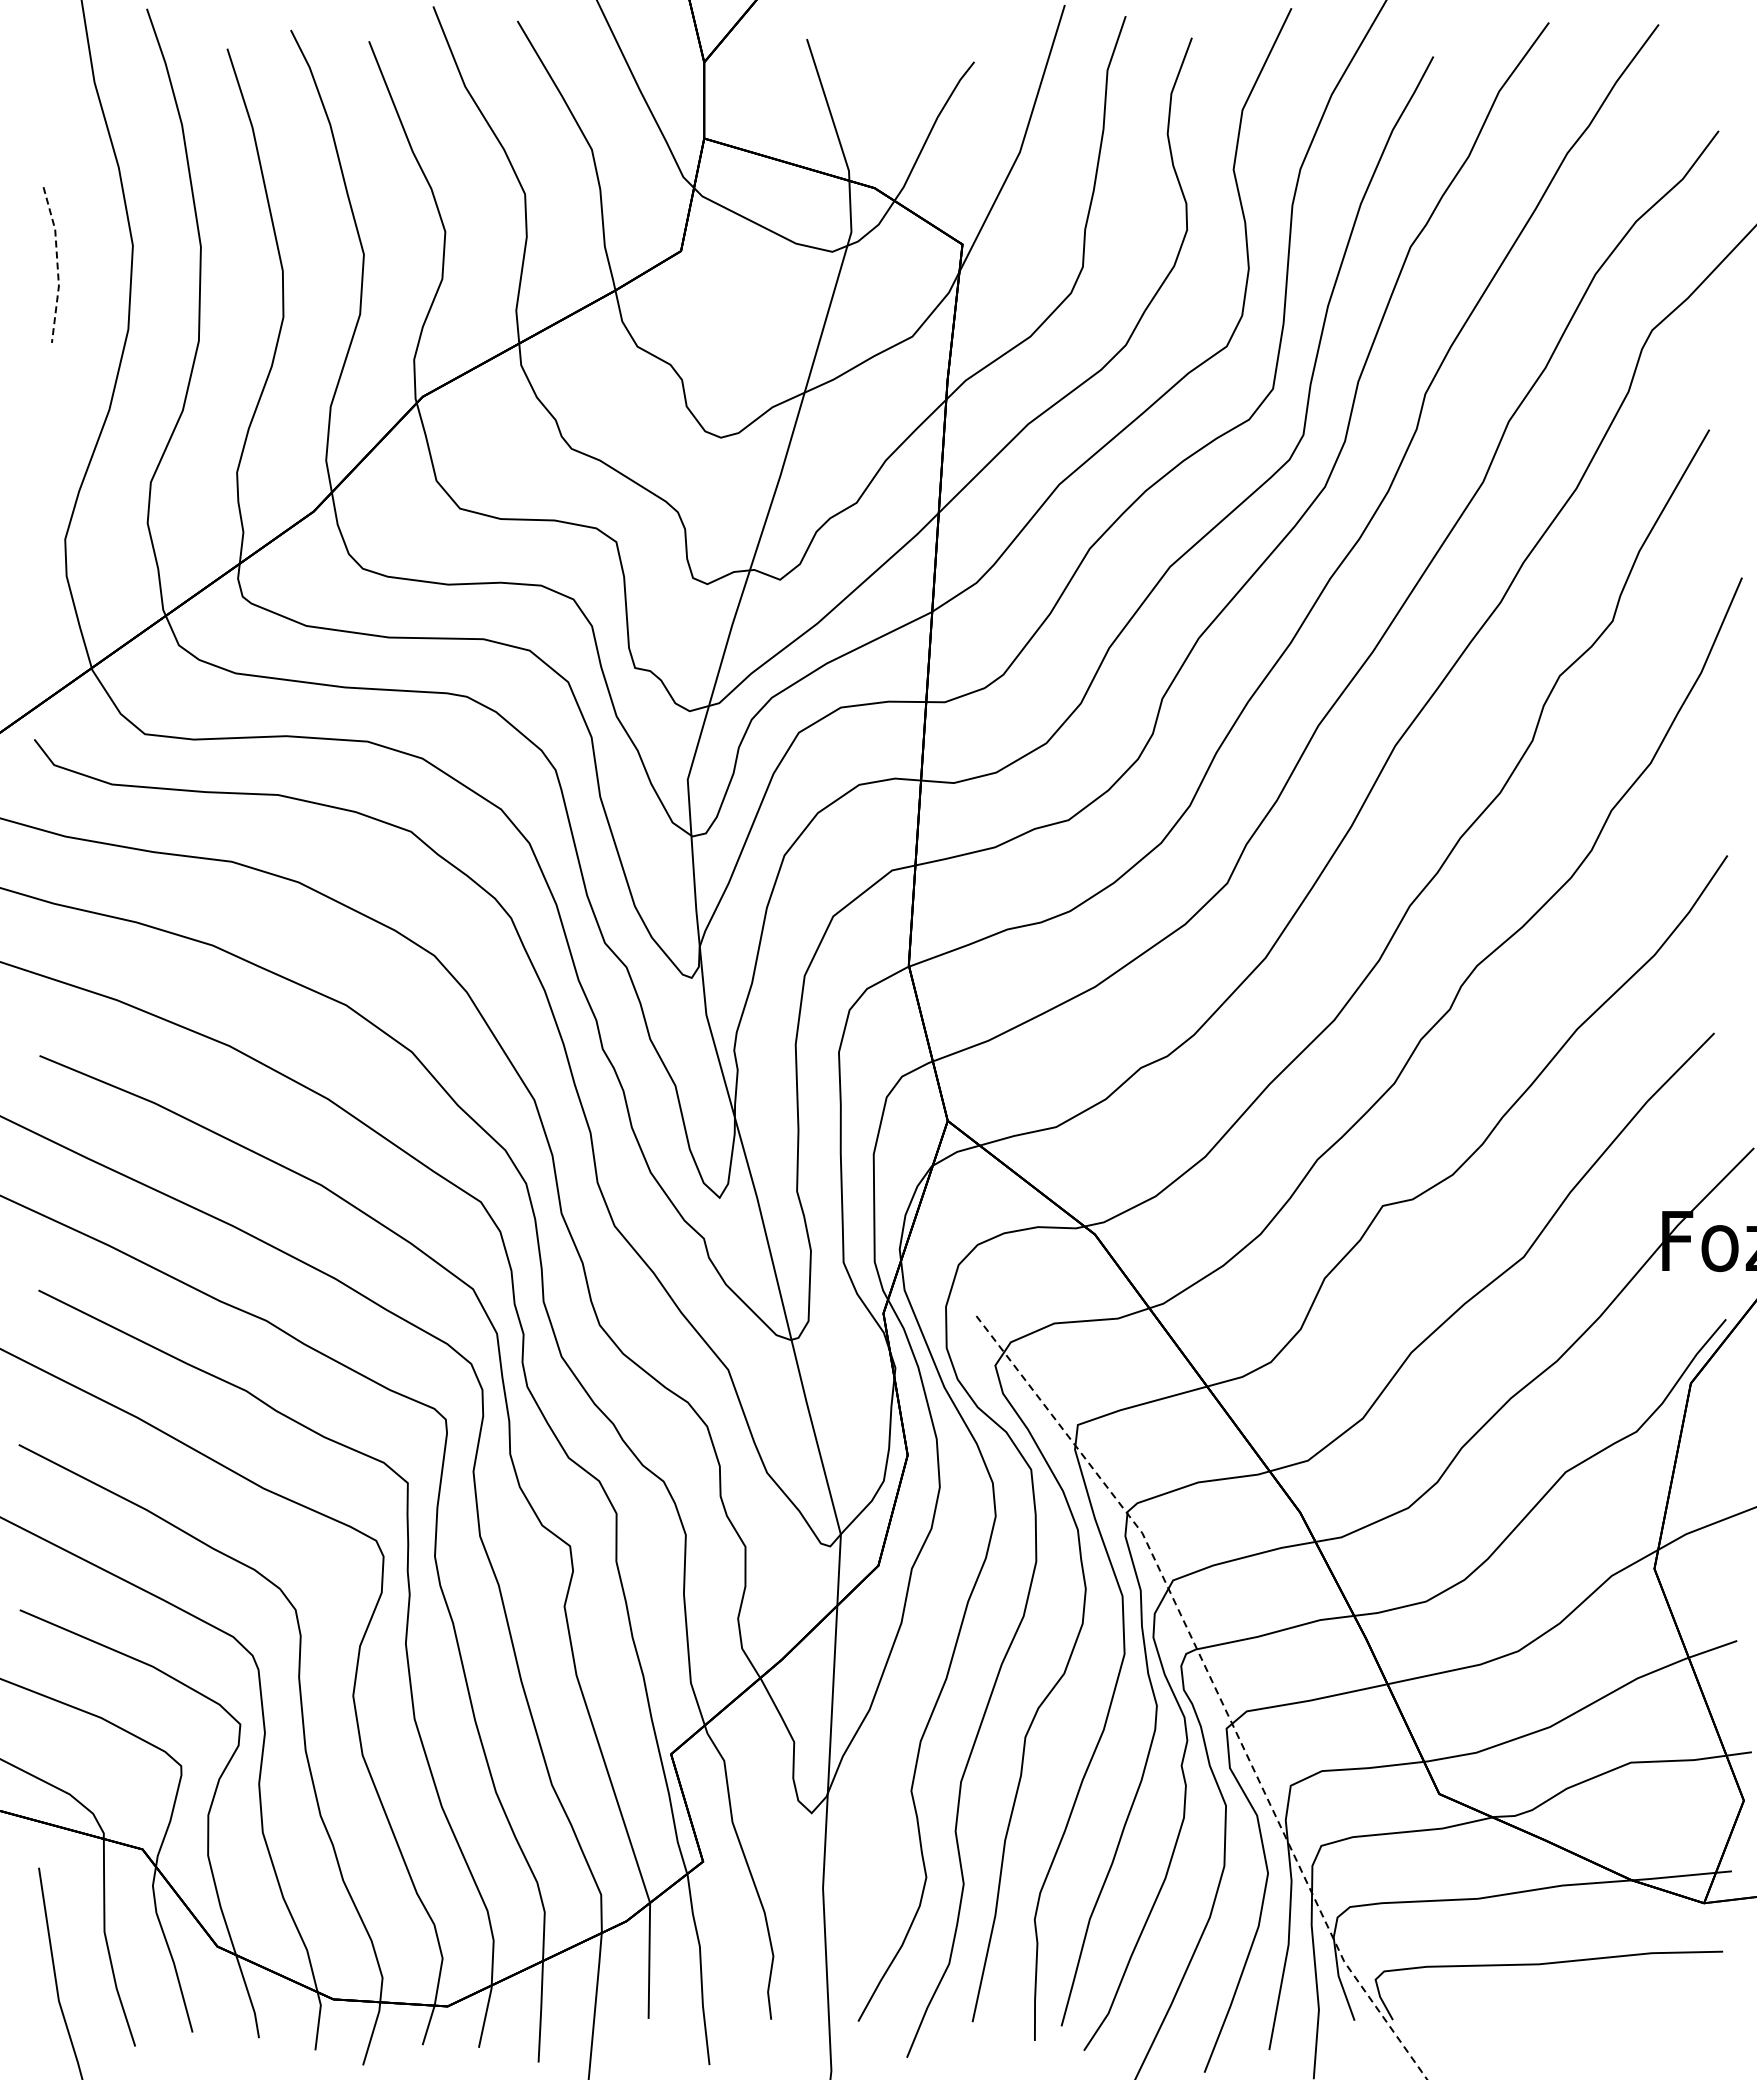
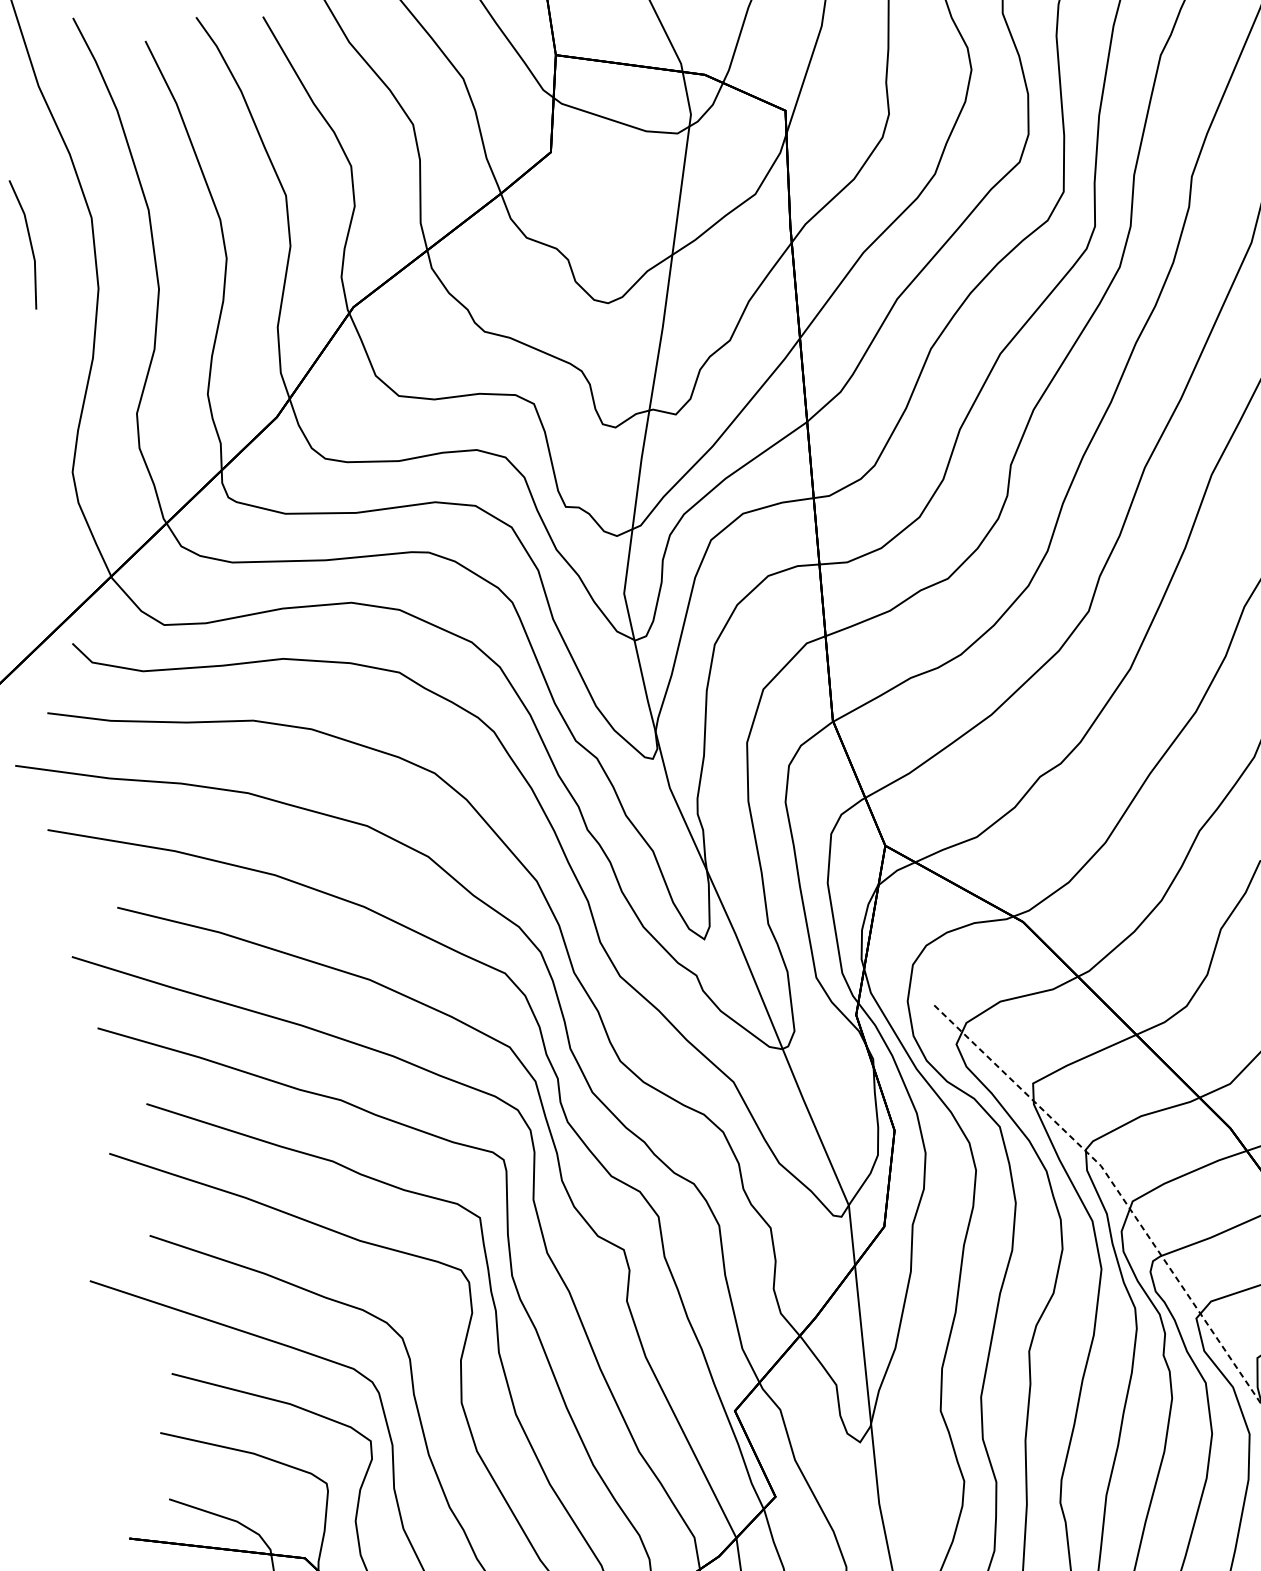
line: (57, 265) -> (31, 244), dashed -> solid

